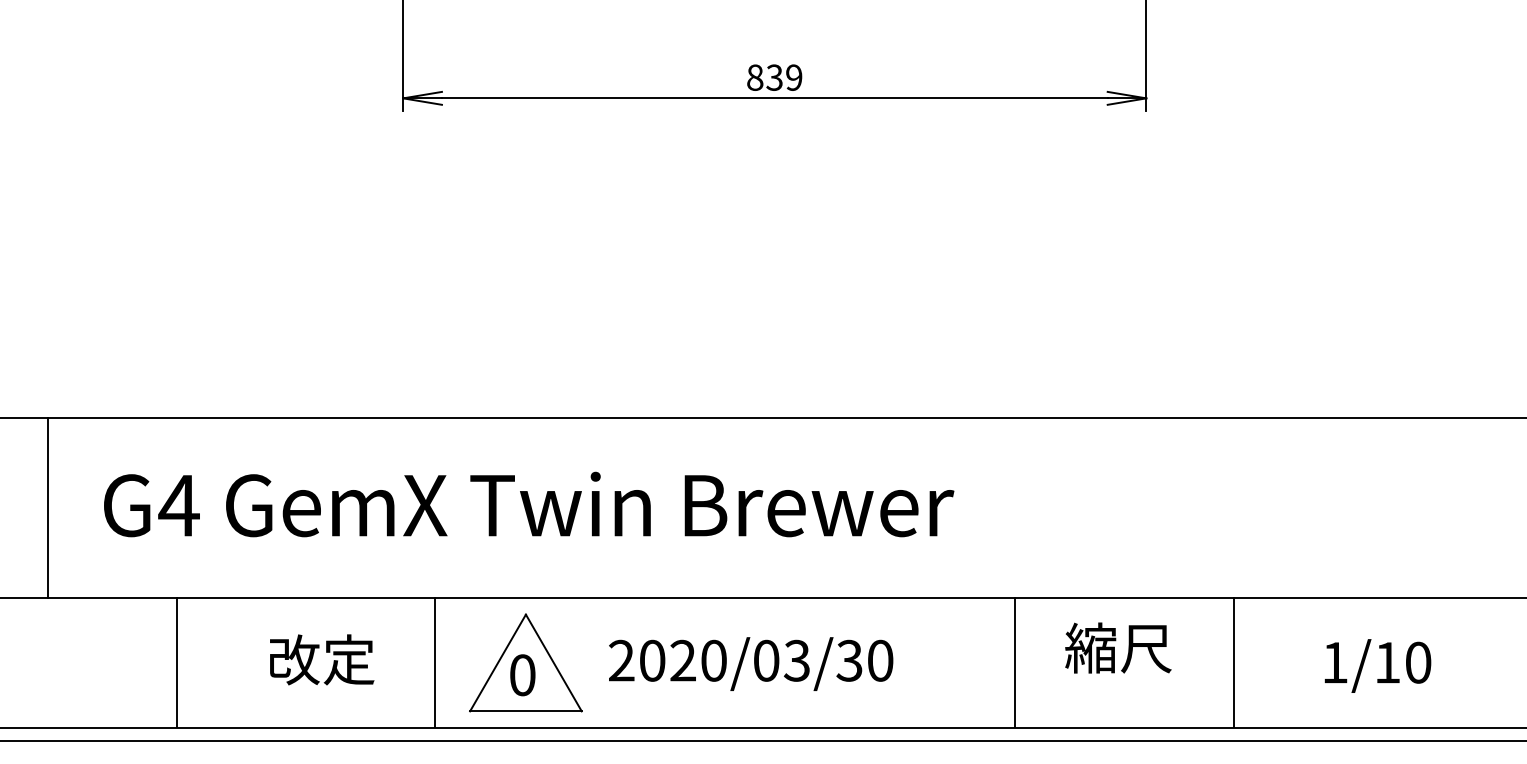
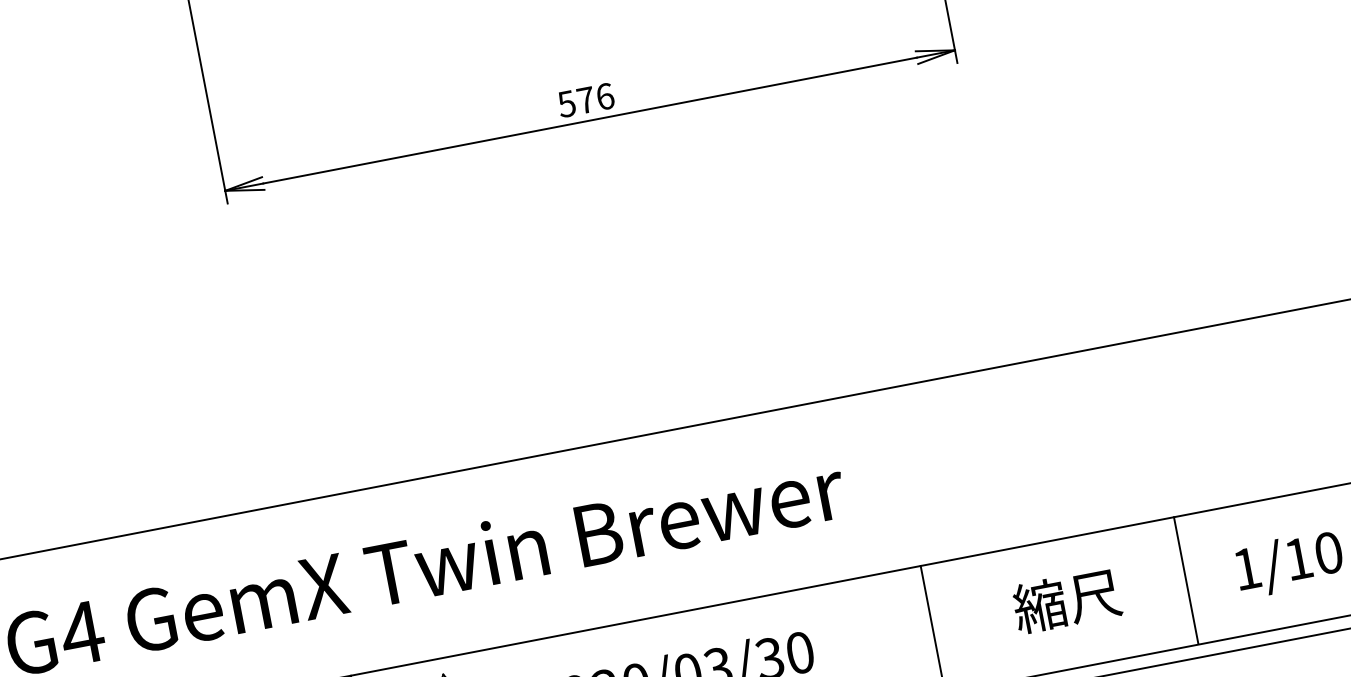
text: (774, 77) -> (585, 100), 839 -> 576
text: (1118, 647) -> (1067, 600), moved
line: (1234, 662) -> (1186, 580), moved

